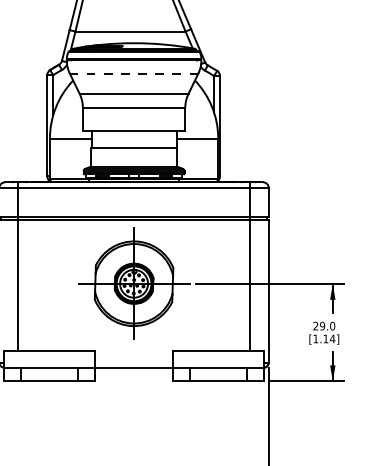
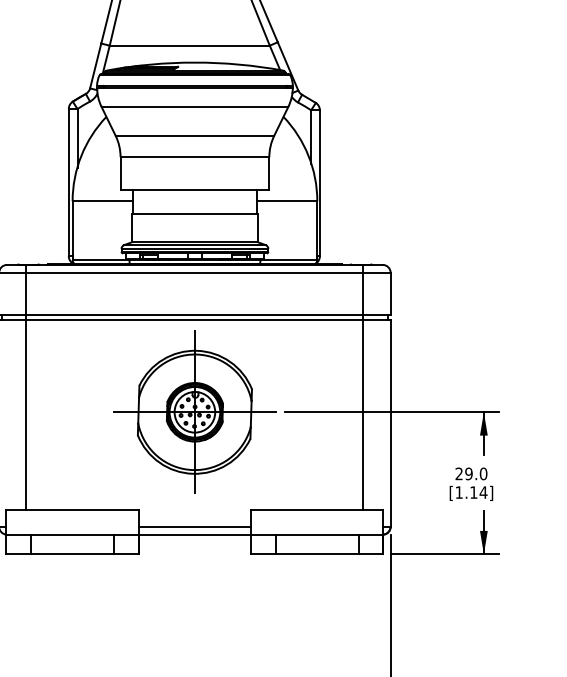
line: (134, 73) -> (195, 106), dashed -> solid
line: (133, 362) -> (194, 526), added

